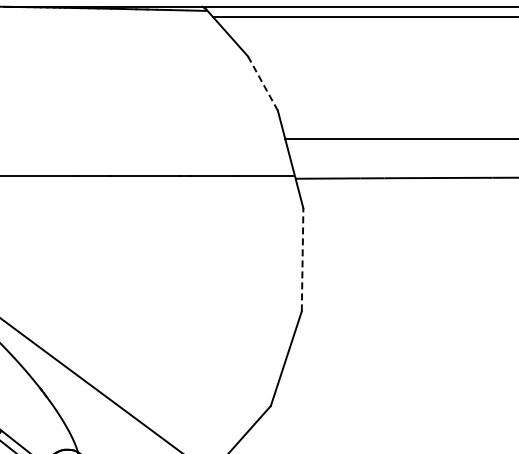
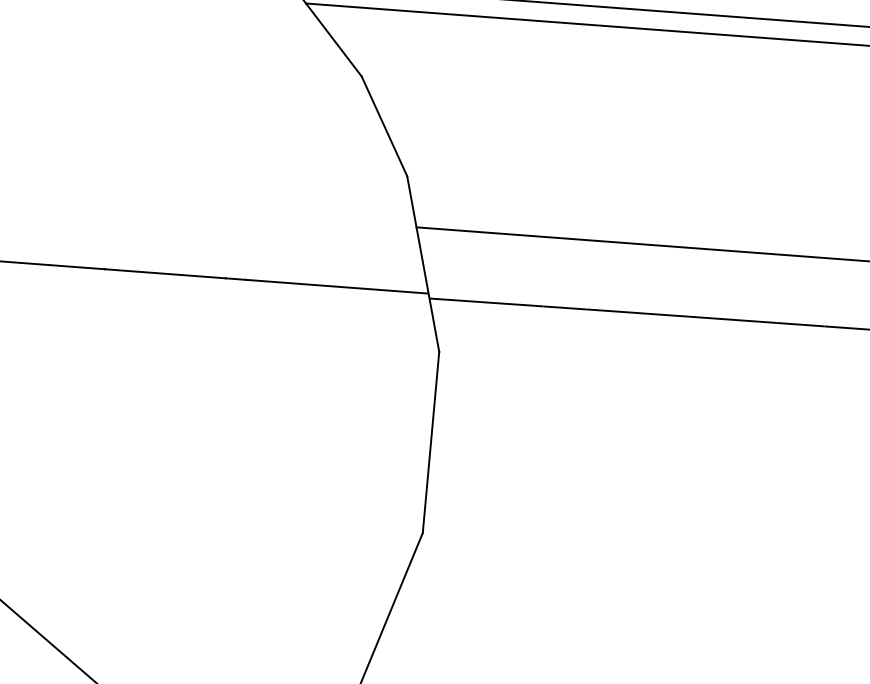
line: (262, 83) -> (383, 126), dashed -> solid
line: (302, 259) -> (430, 441), dashed -> solid

